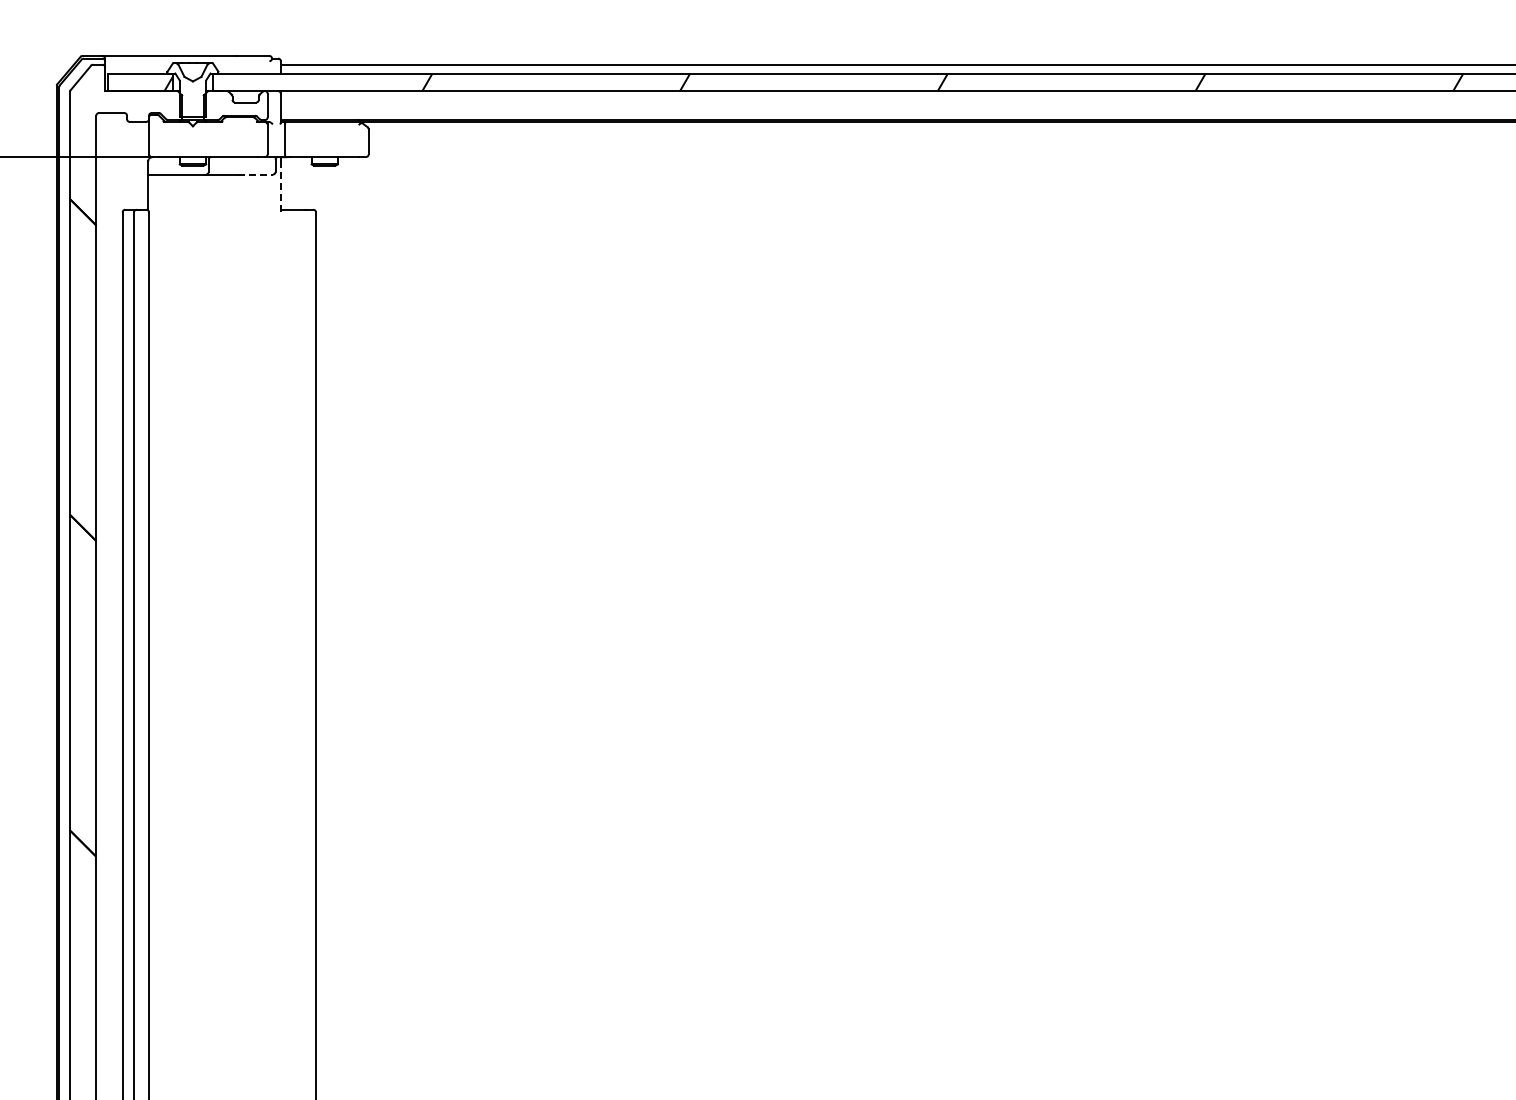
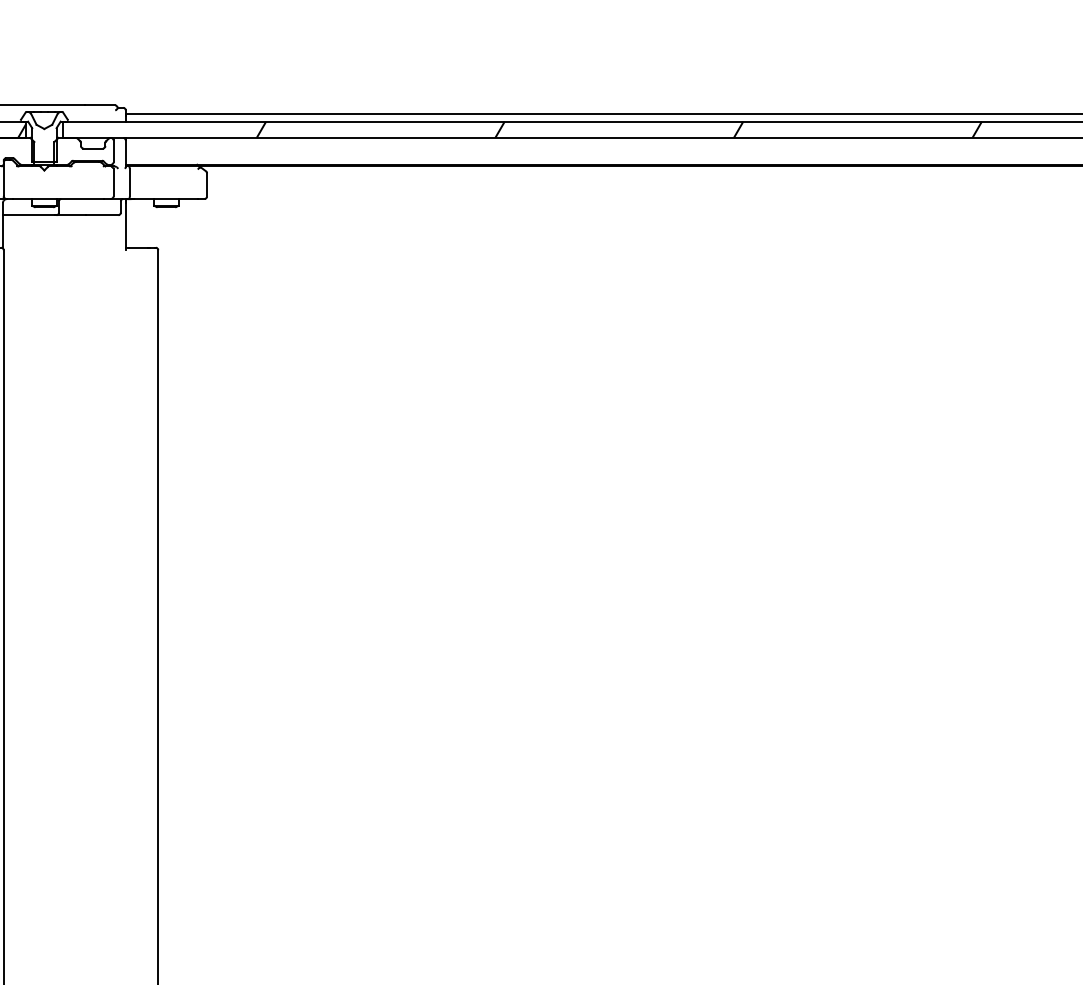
line: (256, 174) -> (103, 215), dashed -> solid
line: (280, 187) -> (125, 227), dashed -> solid

